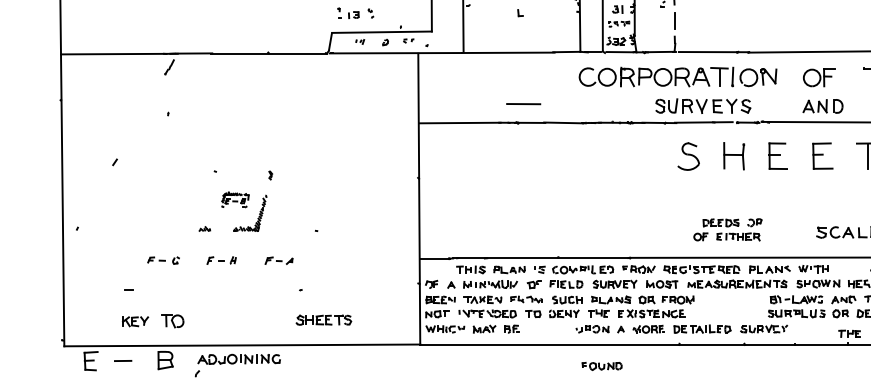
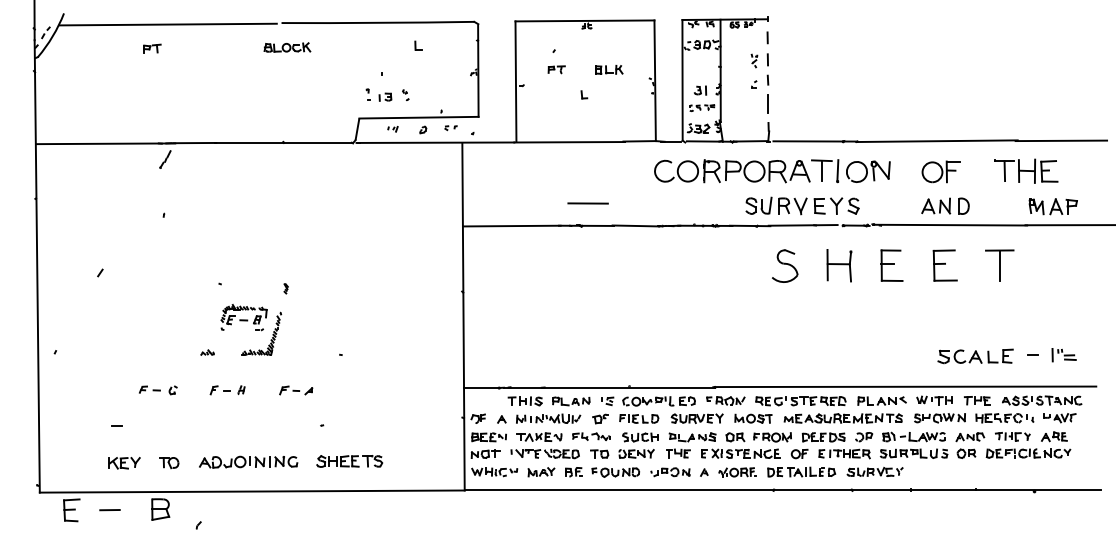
part: (234, 199) -> (243, 317), size x1.43
part: (727, 229) -> (831, 445), moved
part: (172, 321) -> (169, 463), size x0.71
part: (849, 333) -> (977, 400), moved
part: (239, 358) -> (248, 461), moved
part: (601, 366) -> (615, 472), moved

